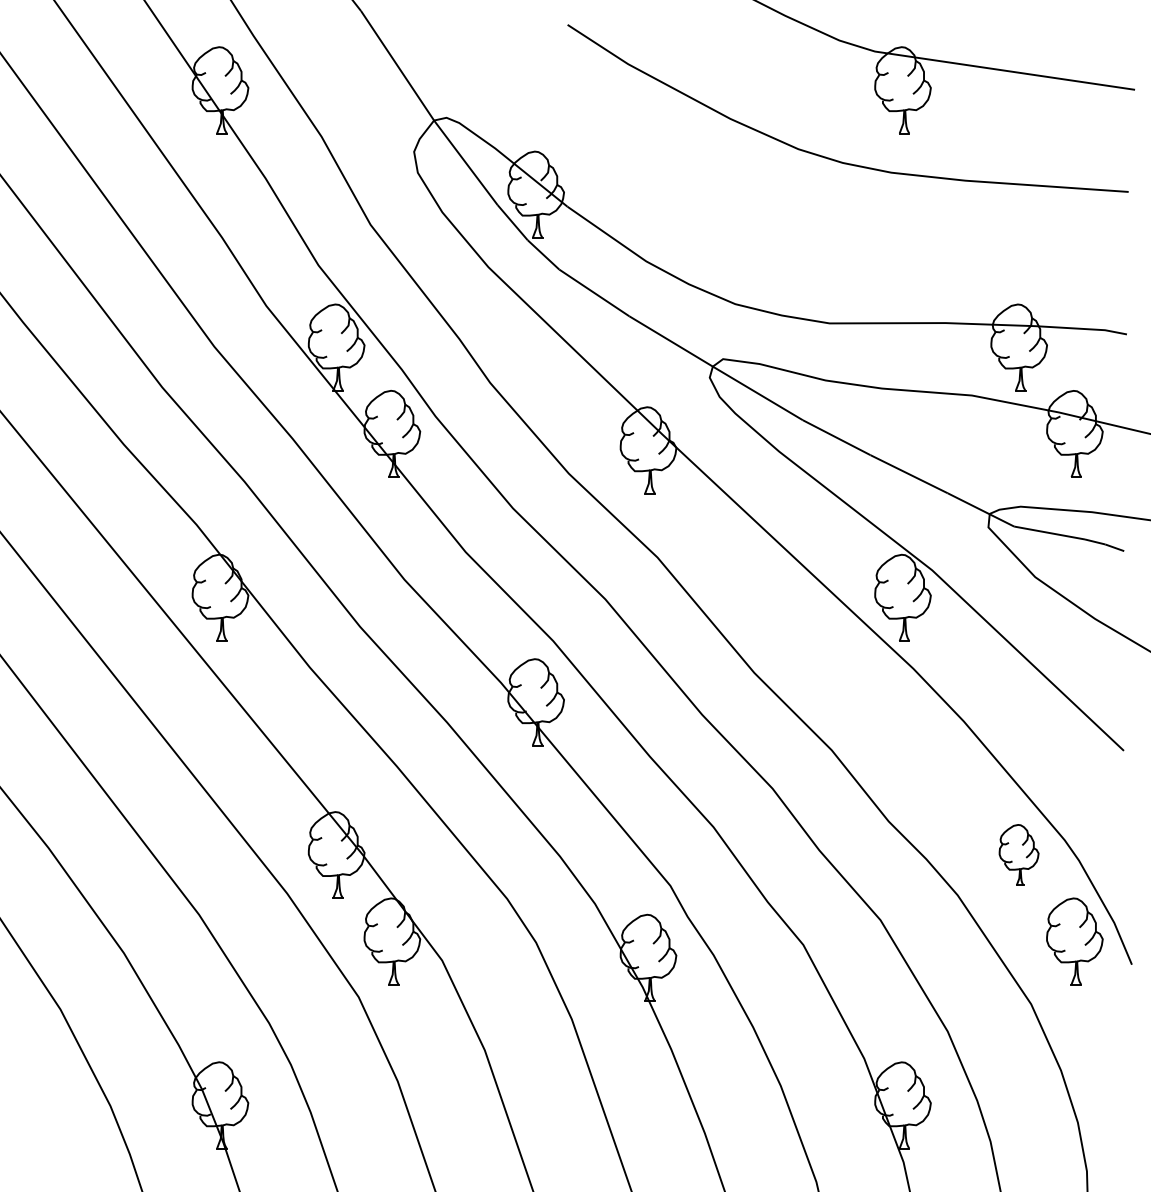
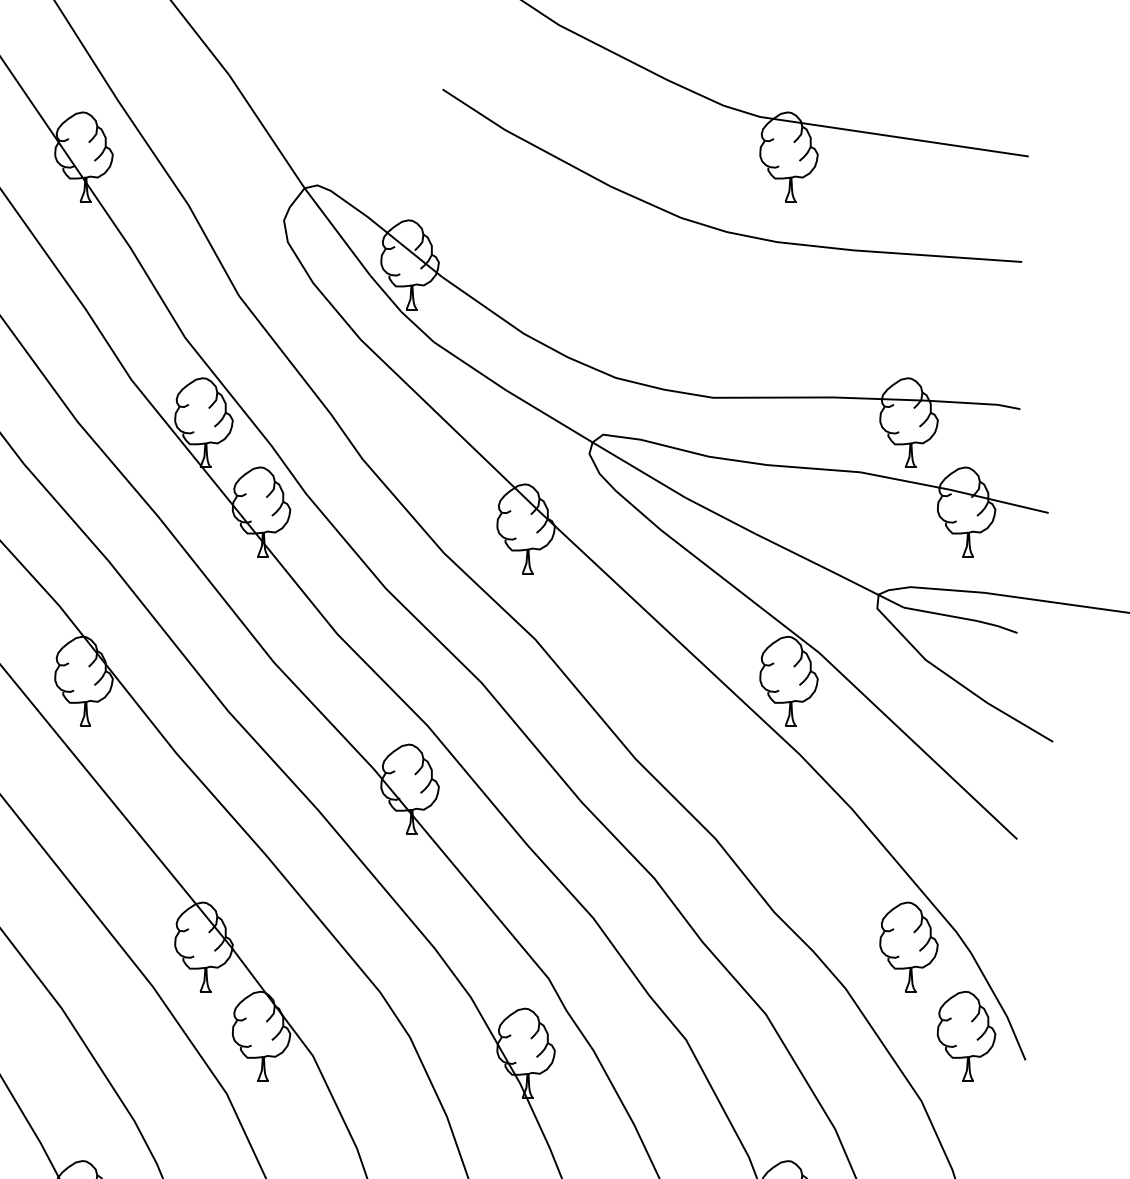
part: (1018, 854) -> (908, 946), size x1.43

